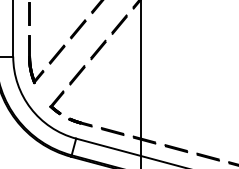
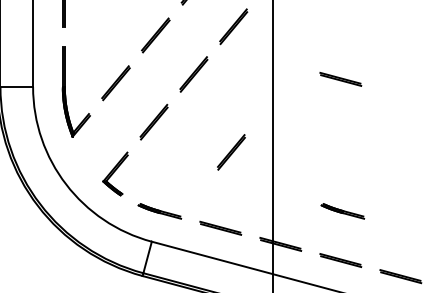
line: (176, 52) -> (341, 79), added
line: (118, 91) -> (231, 152), added
line: (177, 122) -> (342, 211), added

